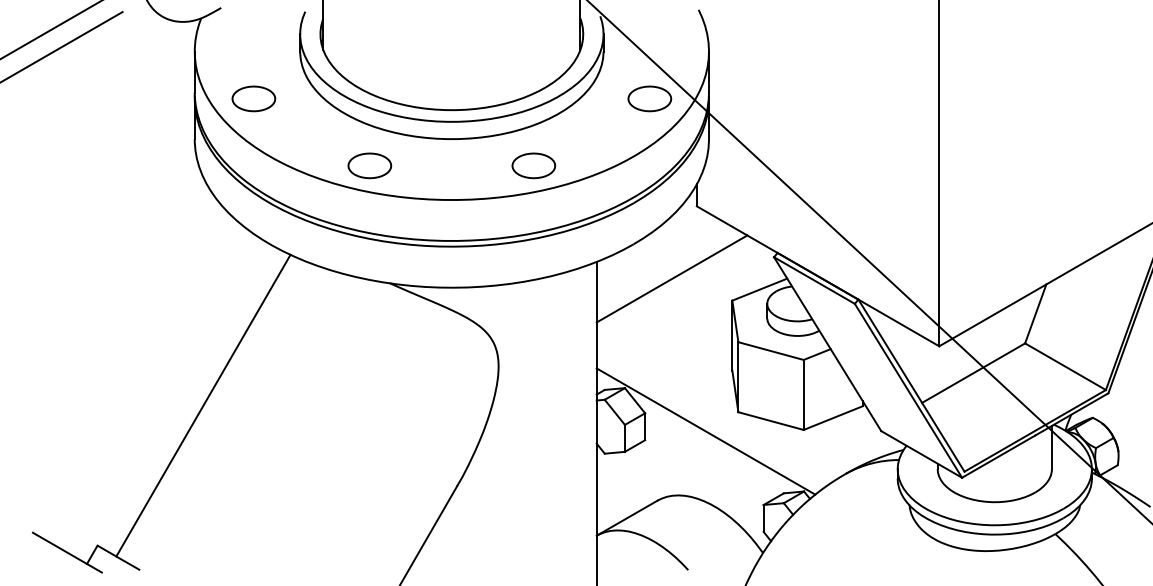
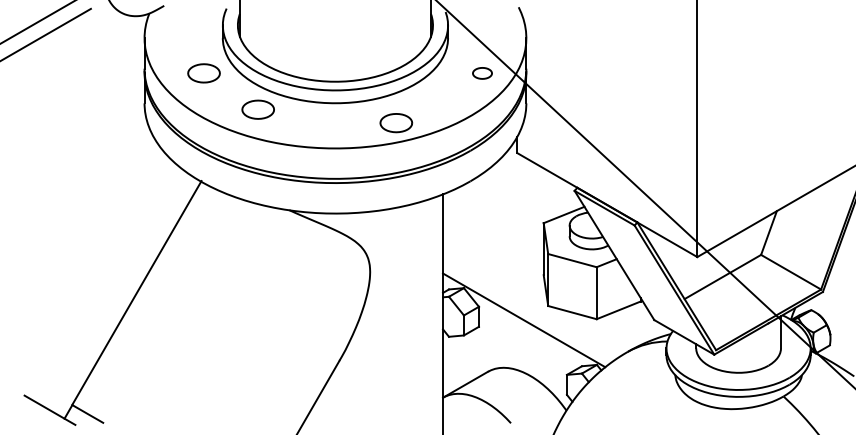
part: (253, 98) -> (203, 73), moved
part: (649, 98) -> (482, 73), size x0.6
part: (369, 165) -> (257, 109), moved
line: (671, 278) -> (498, 206), removed
line: (203, 405) -> (136, 292), moved

